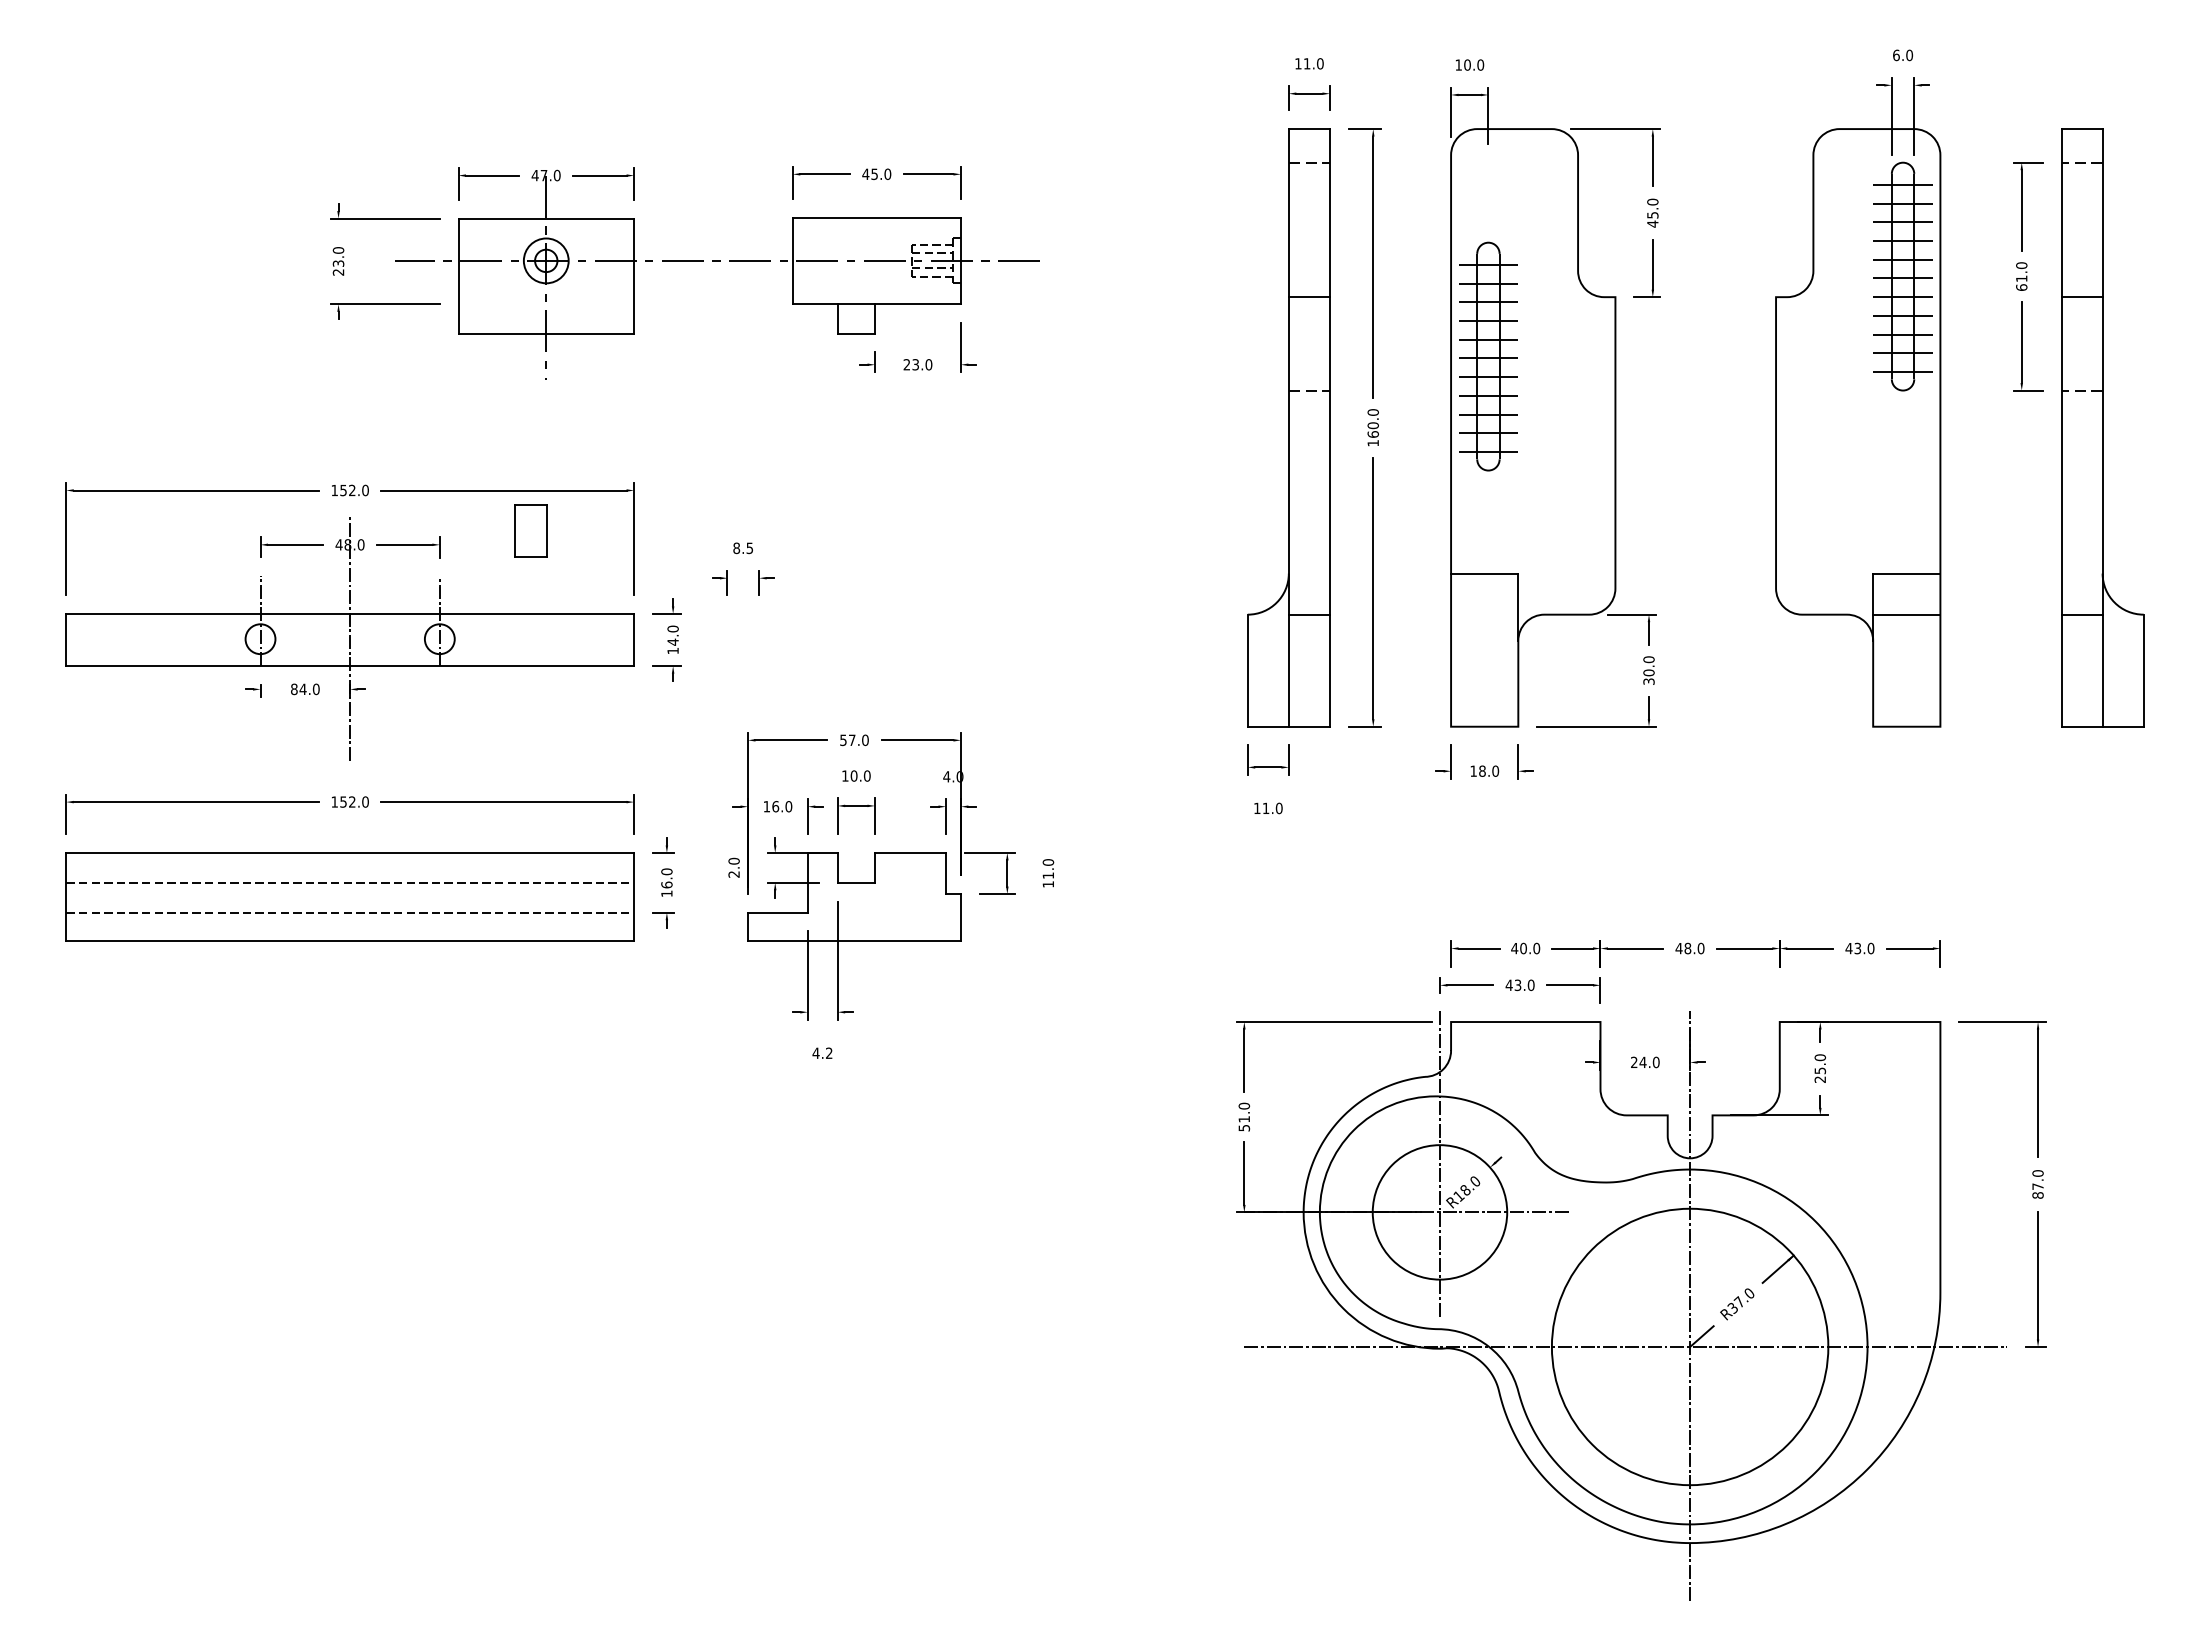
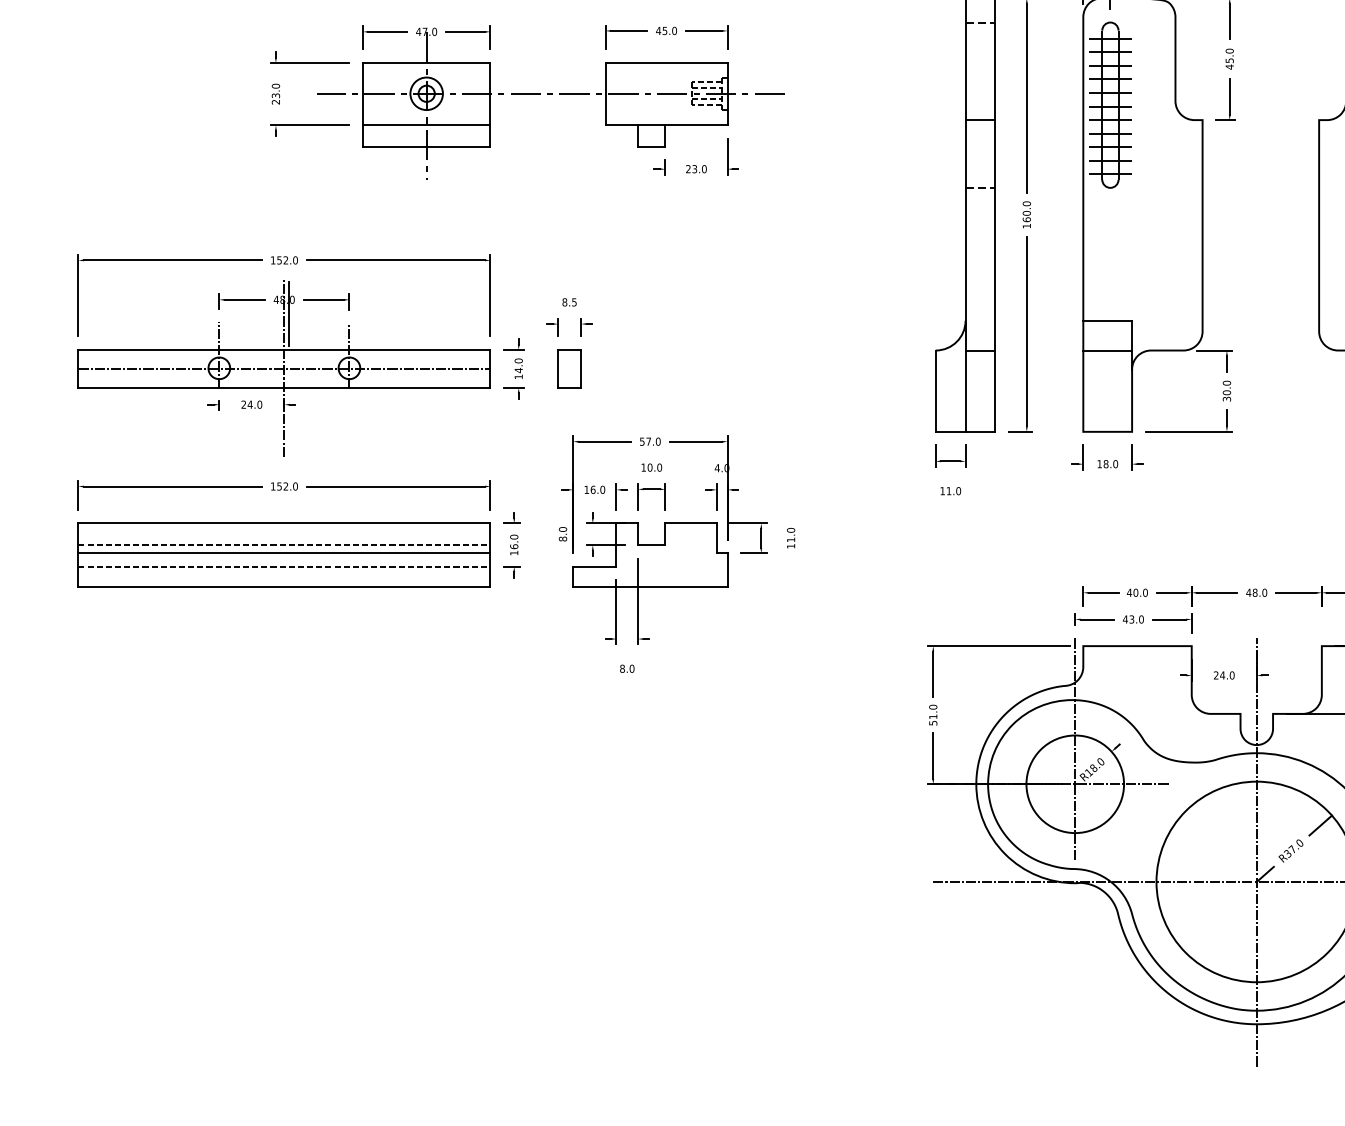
line: (546, 304) -> (426, 125), added
part: (1488, 356) -> (1110, 105), moved
part: (530, 530) -> (569, 368), moved
line: (356, 564) -> (288, 314), added
line: (1484, 614) -> (1107, 350), added
line: (350, 640) -> (284, 369), added
text: (294, 689) -> (243, 404), 84.0 -> 24.0
text: (733, 874) -> (562, 539), 2.0 -> 8.0
line: (350, 894) -> (284, 553), added
text: (822, 1053) -> (627, 668), 4.2 -> 8.0

